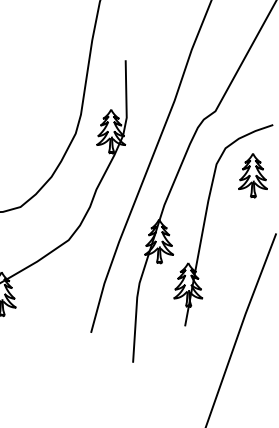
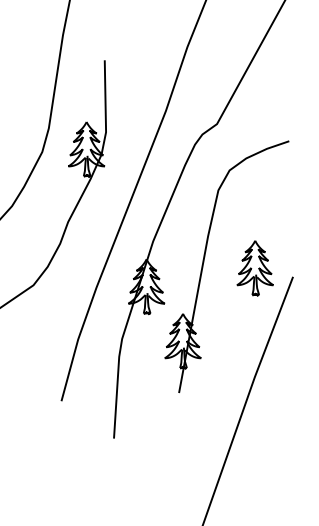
part: (252, 175) -> (254, 268), moved

